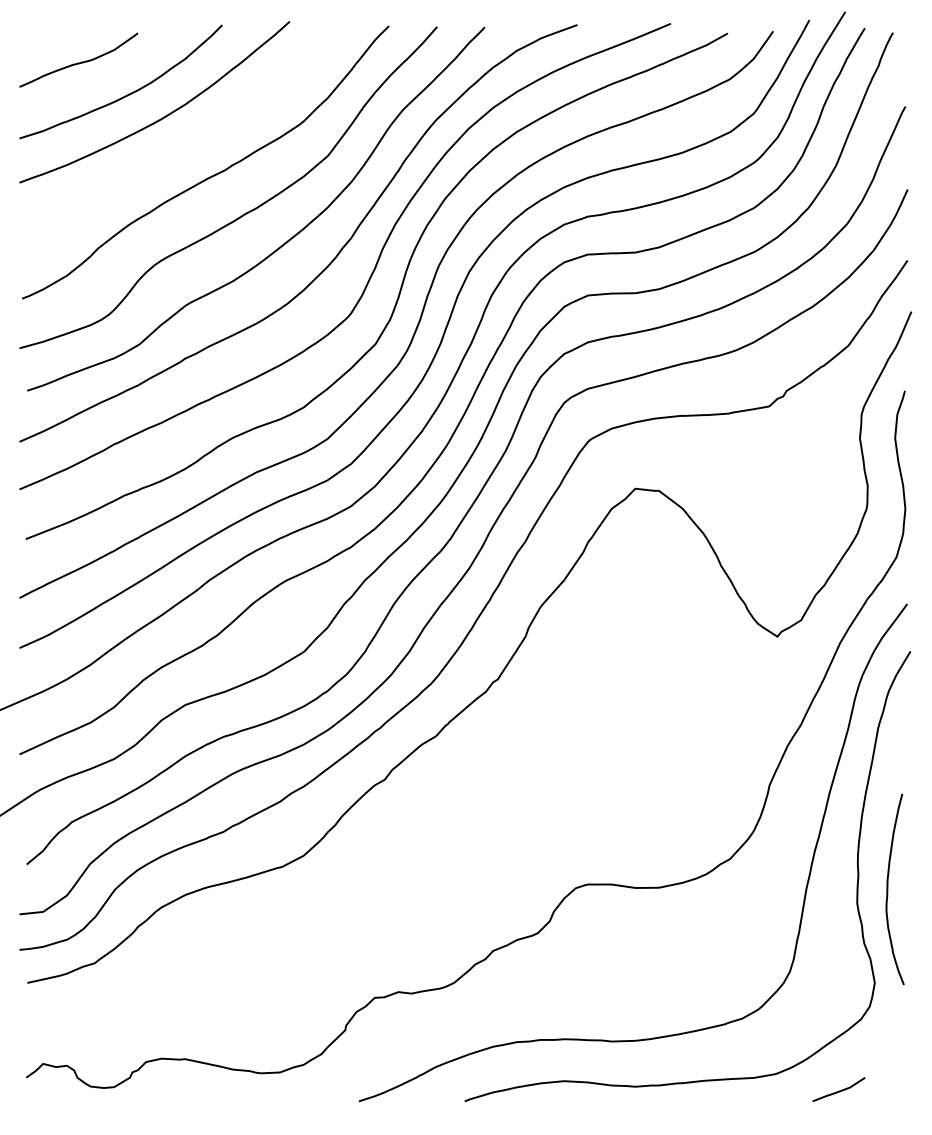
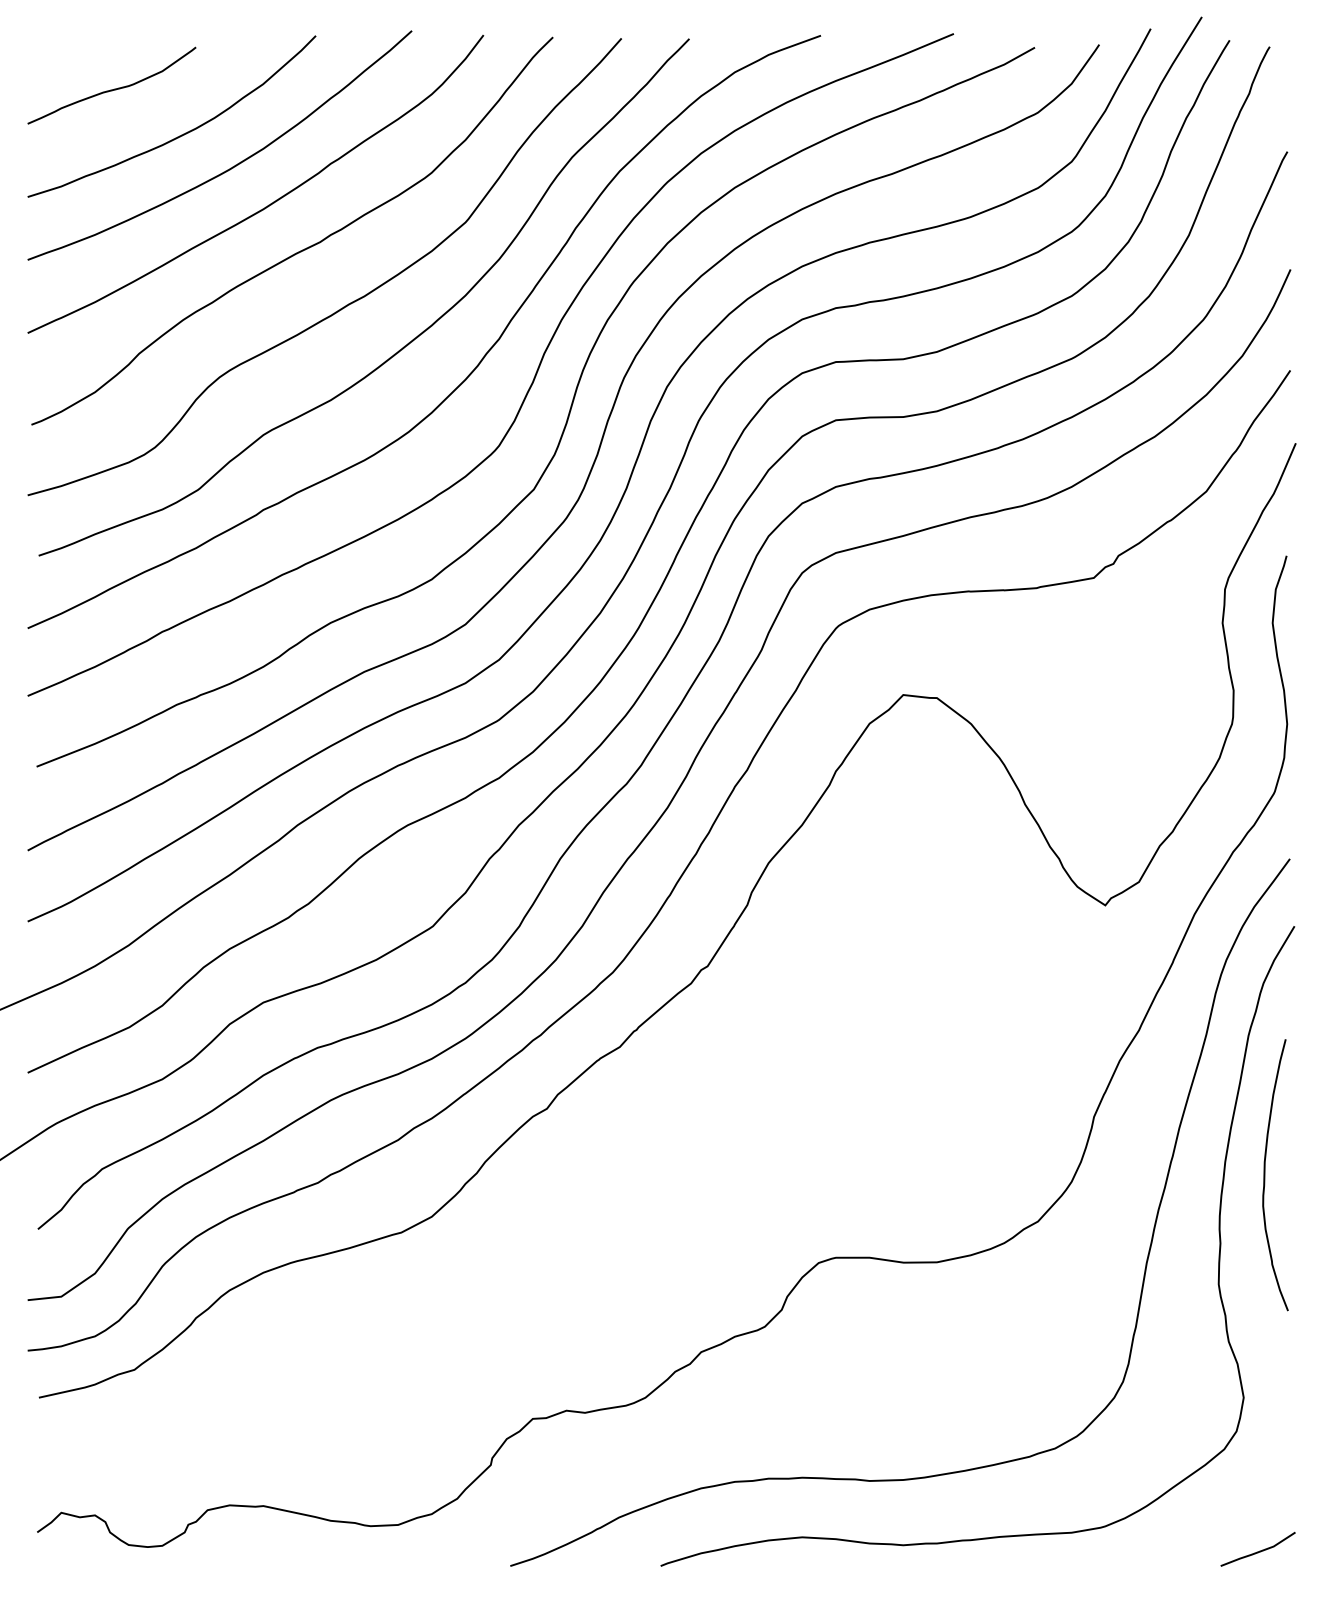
curve: (188, 143) -> (267, 204), added
curve: (888, 889) -> (1266, 1175), moved
line: (838, 1090) -> (1257, 1550), moved

